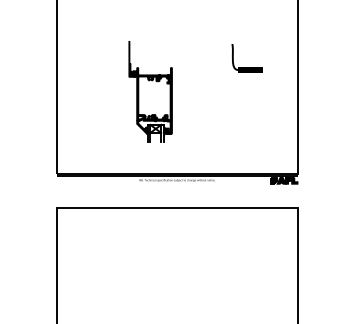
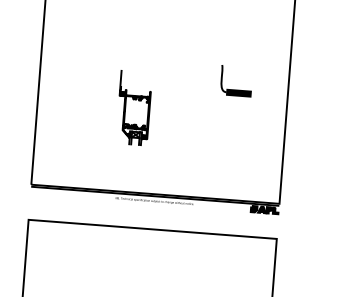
part: (150, 91) -> (134, 107), size x0.7

